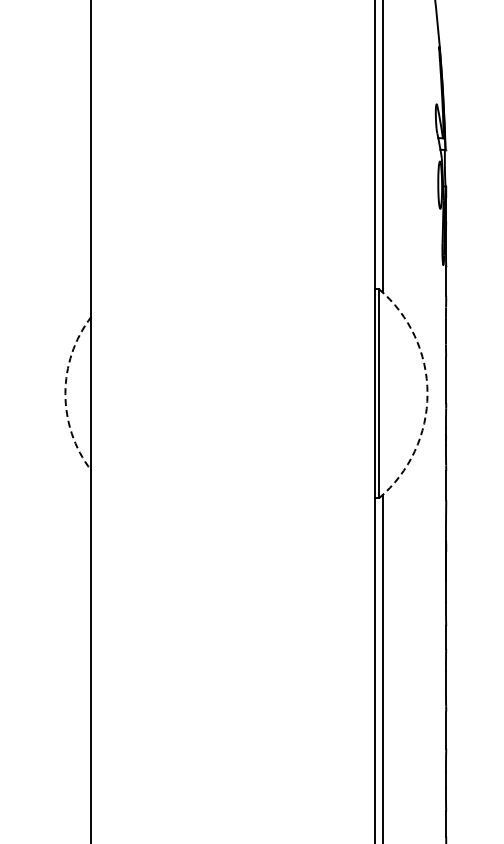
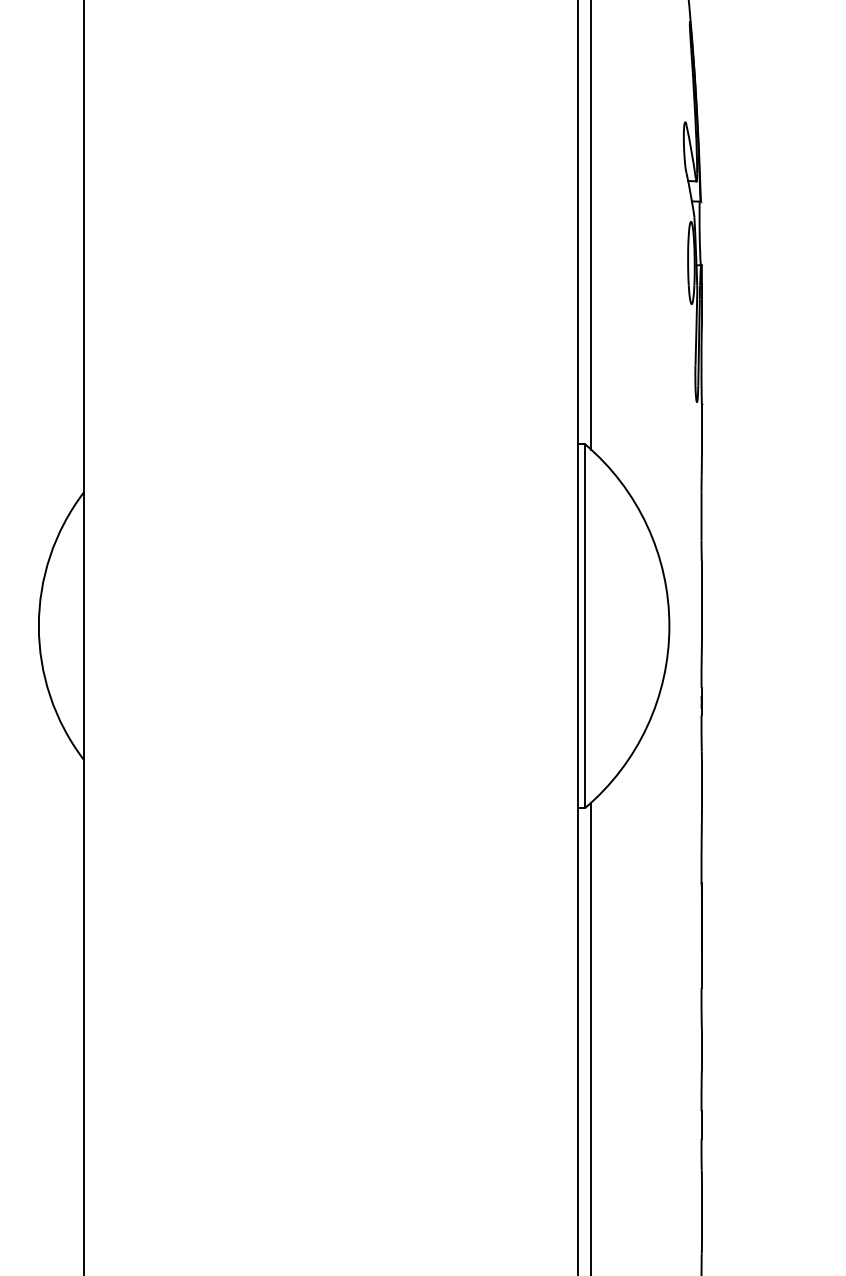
arc: (65, 393) -> (38, 625), dashed -> solid
arc: (427, 393) -> (669, 625), dashed -> solid

